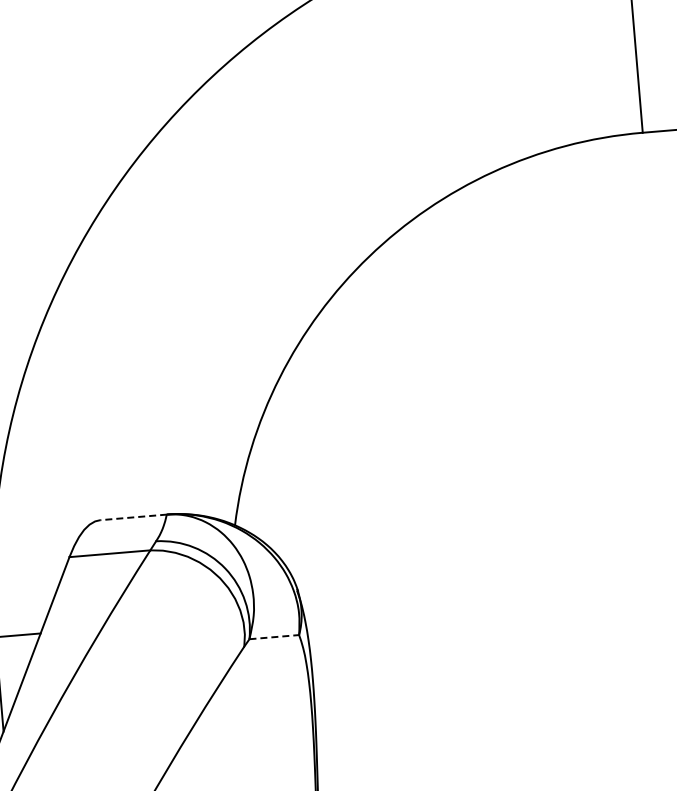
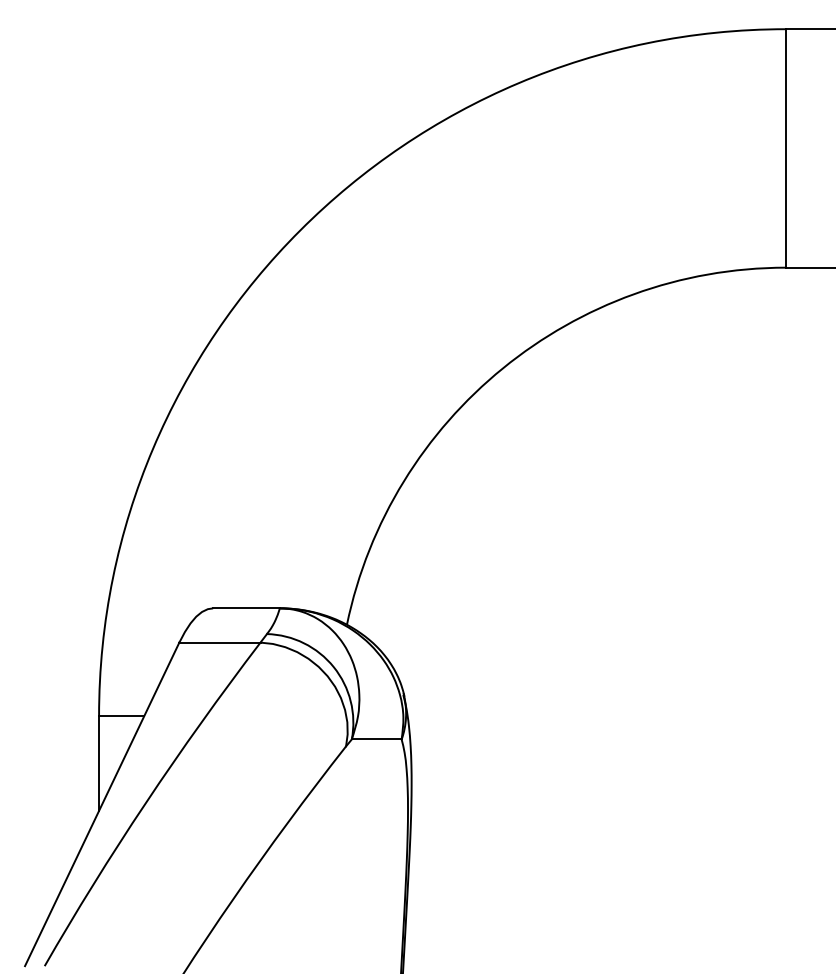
line: (133, 517) -> (246, 608), dashed -> solid
line: (274, 637) -> (376, 739), dashed -> solid

